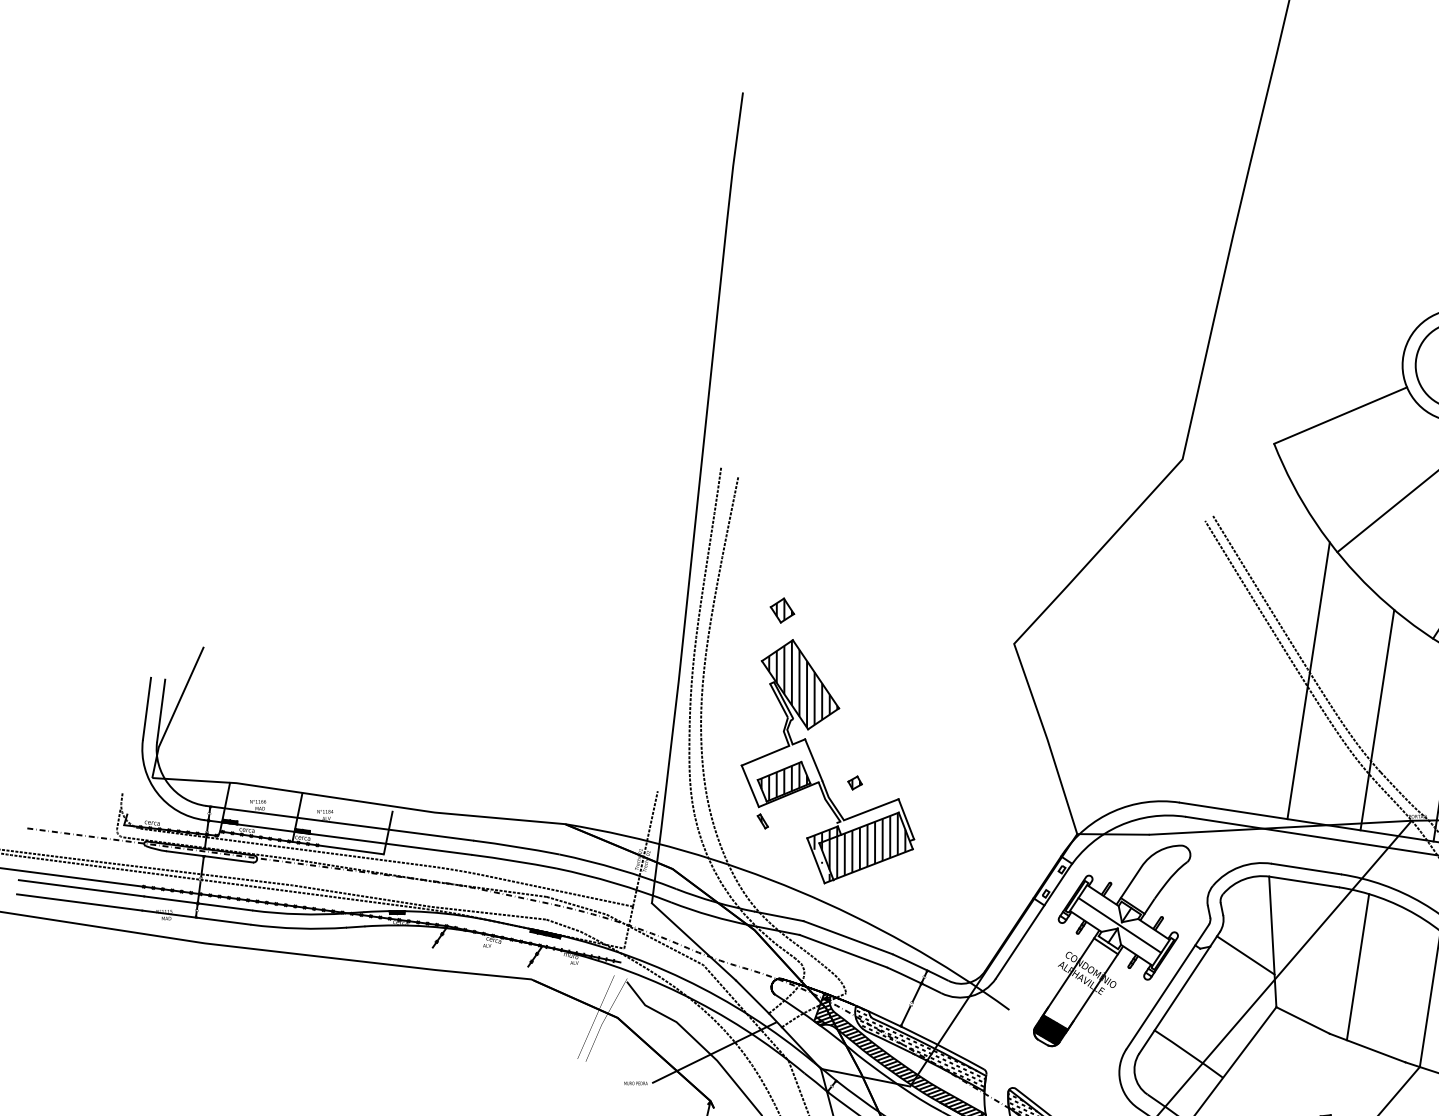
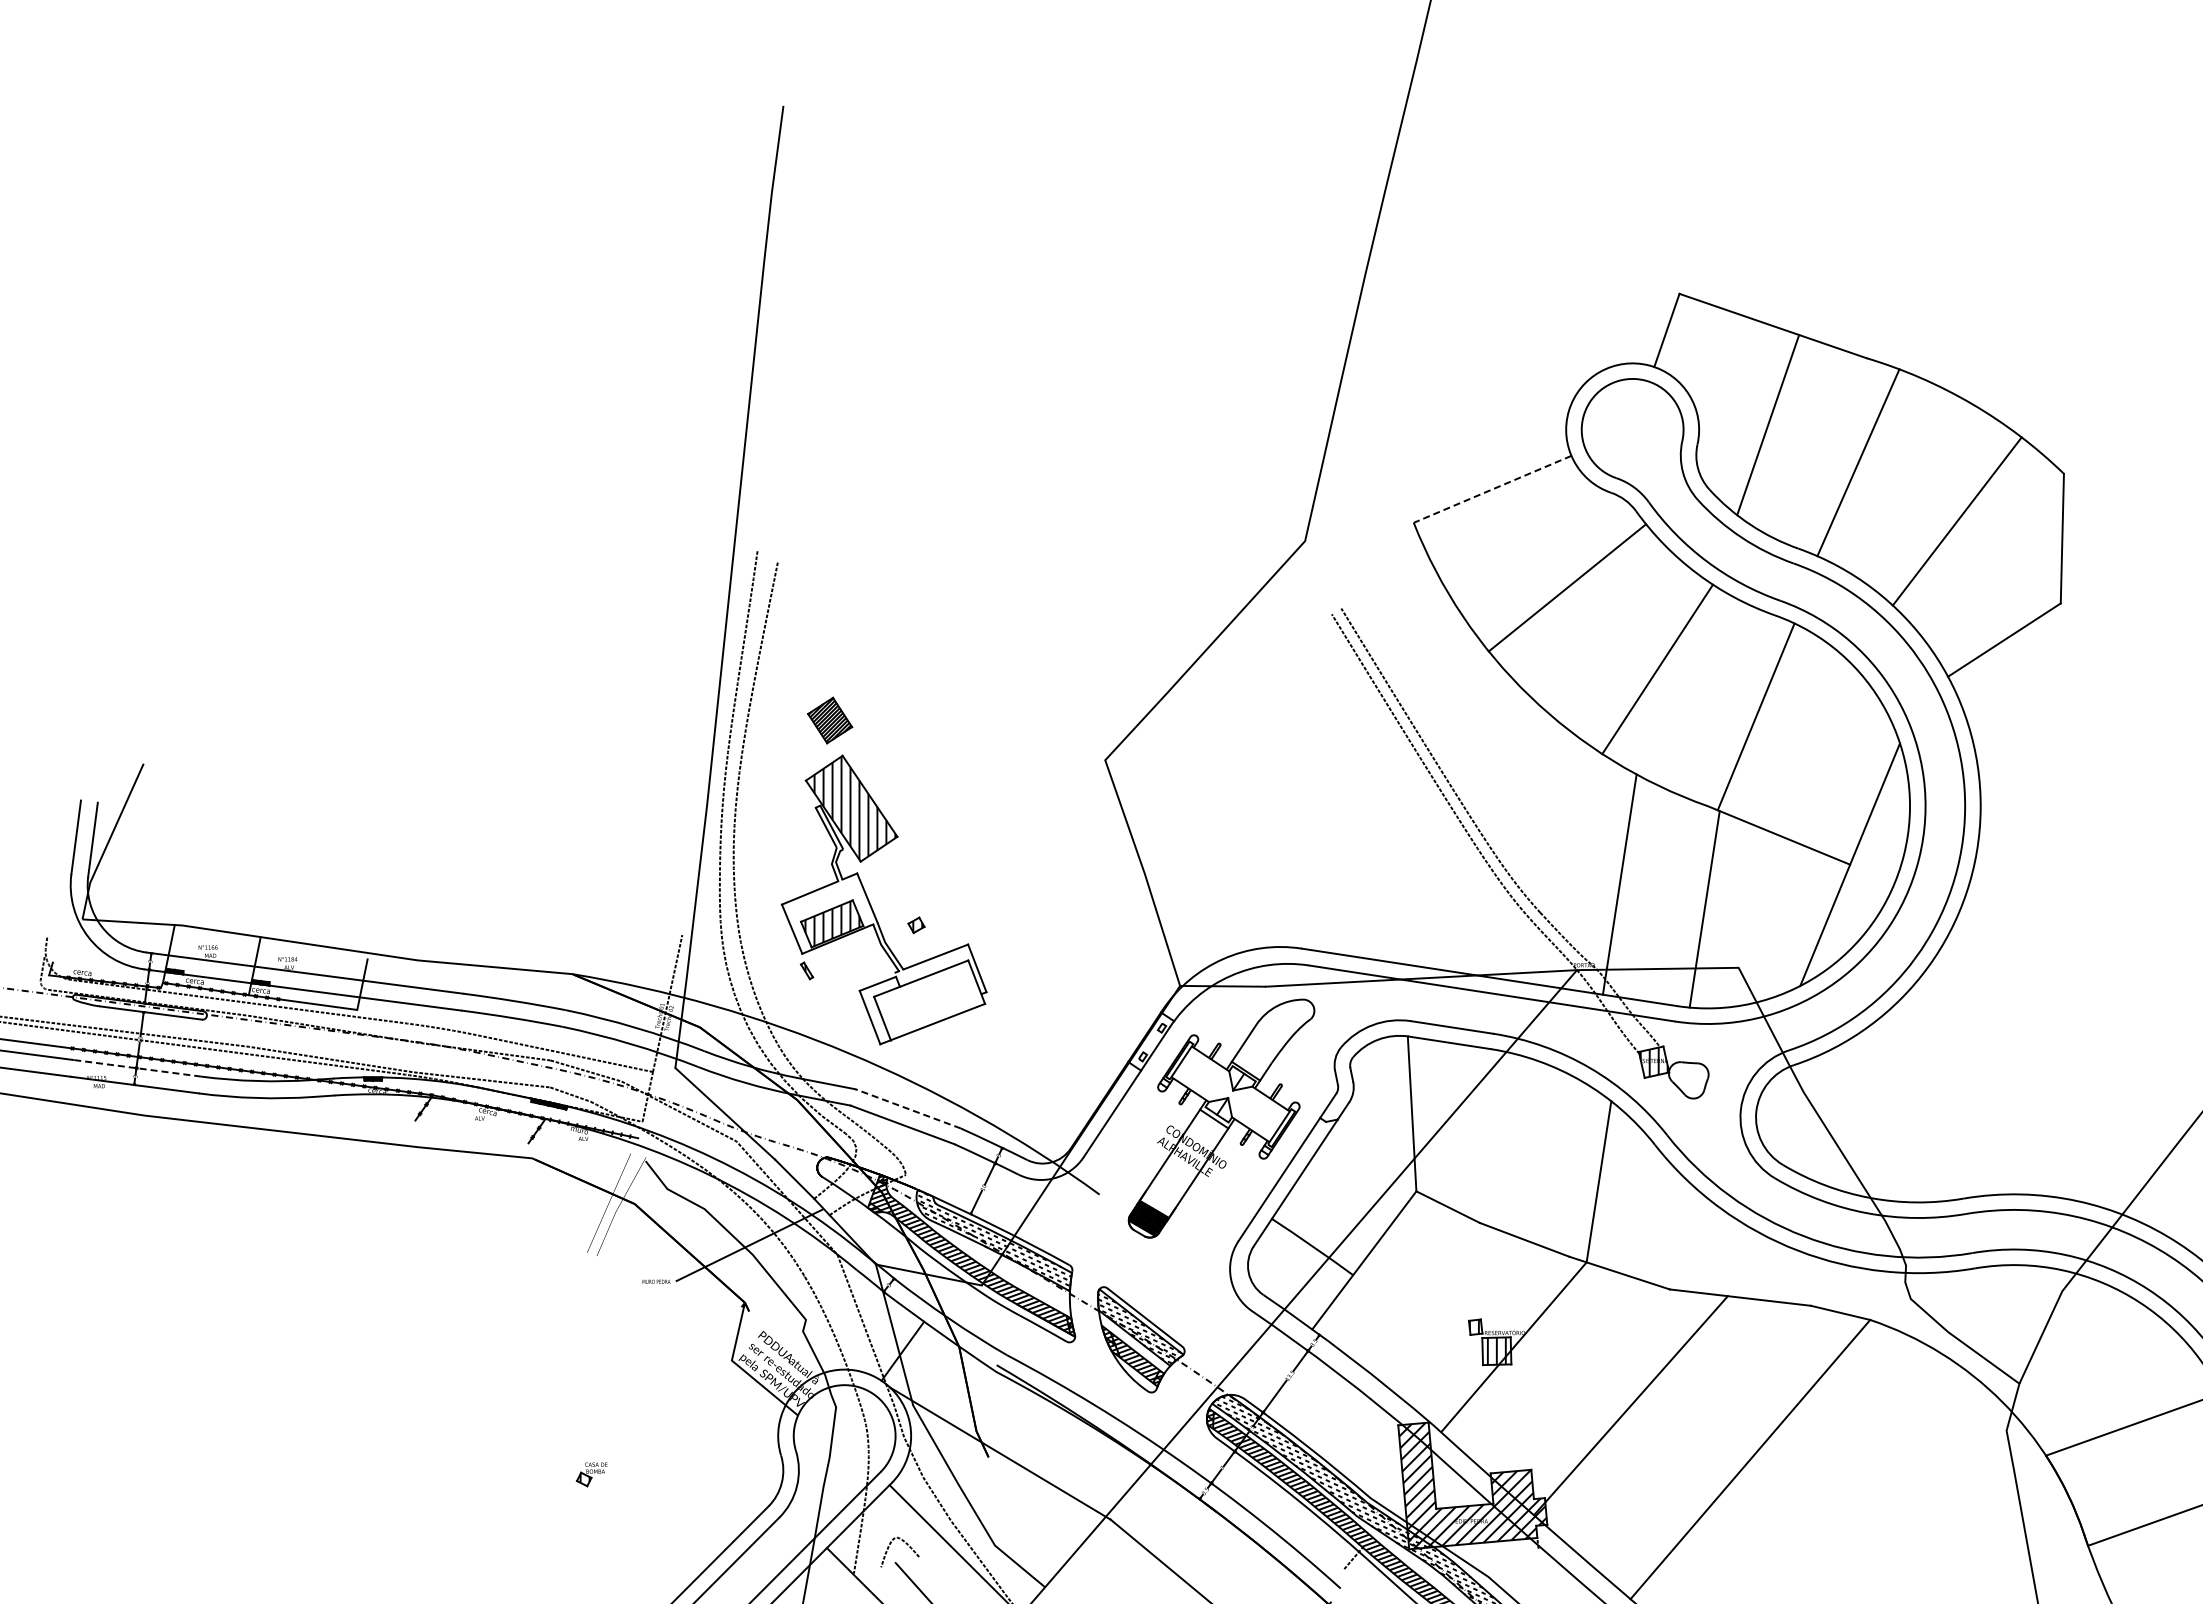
line: (1340, 415) -> (1492, 489), solid -> dashed
part: (782, 610) -> (830, 720), size x1.6
line: (1308, 680) -> (1454, 803), removed
line: (1377, 719) -> (1536, 850), removed
hatch: (860, 847) -> (922, 1001), removed
line: (198, 903) -> (137, 1068), solid -> dashed
line: (1119, 924) -> (1230, 1093), removed
line: (847, 937) -> (907, 1108), solid -> dashed
line: (1245, 955) -> (1379, 1129), removed
line: (1358, 966) -> (1513, 1143), removed

